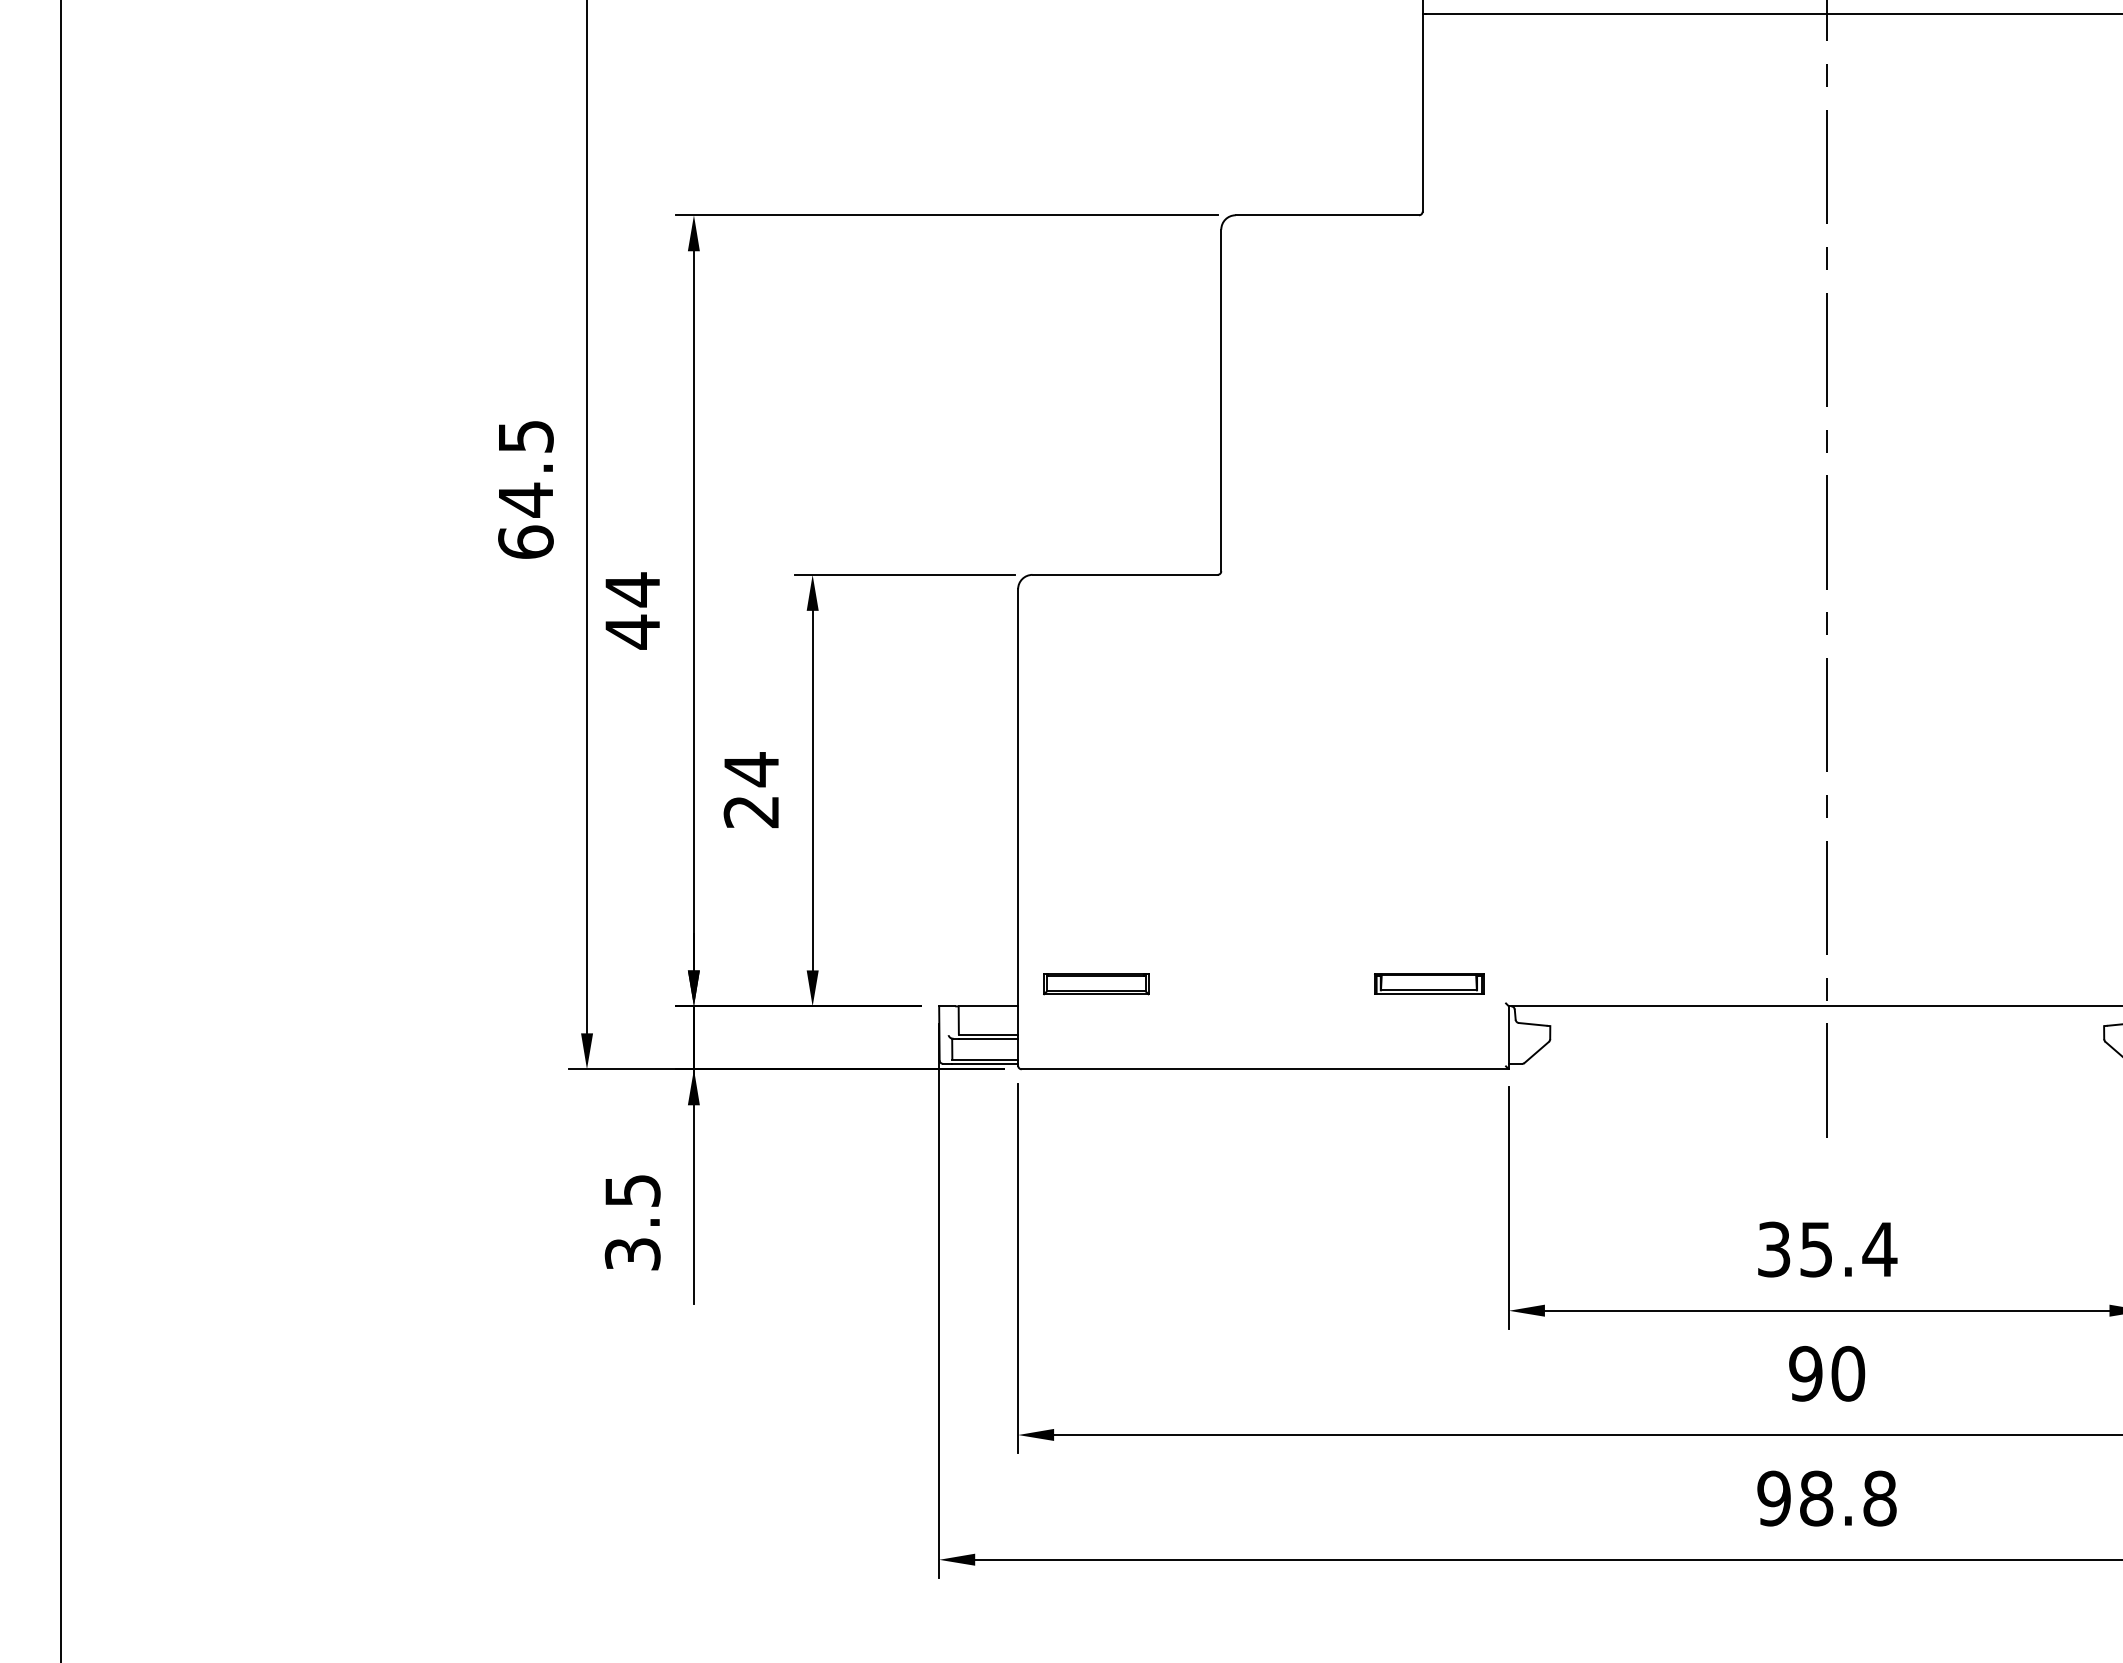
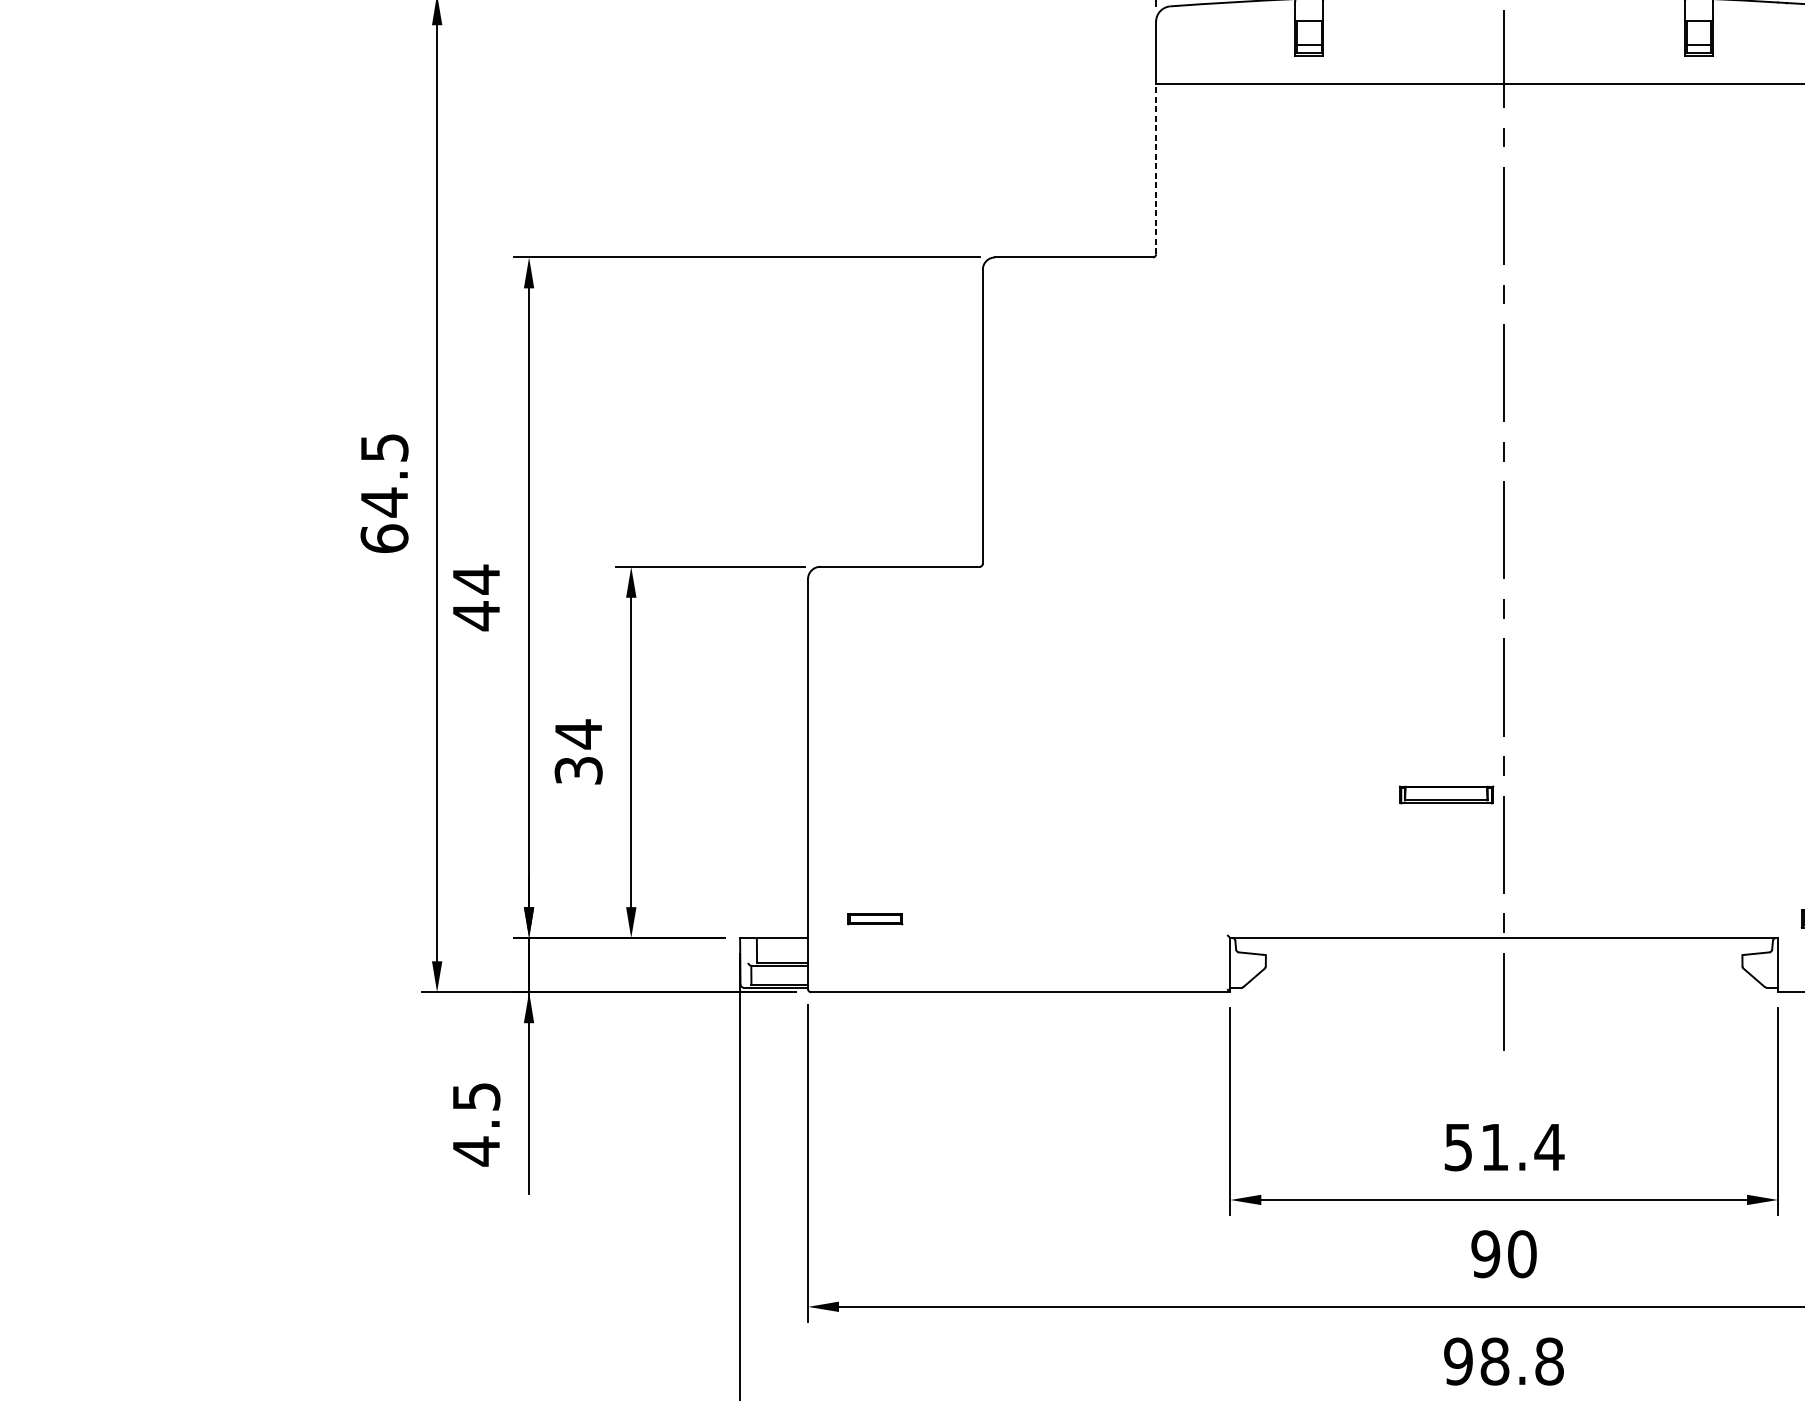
line: (1422, 112) -> (1155, 168), solid -> dashed
text: (751, 812) -> (578, 771), 24 -> 34
part: (1429, 983) -> (1446, 794), moved
part: (1096, 984) -> (875, 919), size x0.6
text: (1794, 1249) -> (1476, 1147), 35.4 -> 51.4
text: (632, 1254) -> (476, 1151), 3.5 -> 4.5

